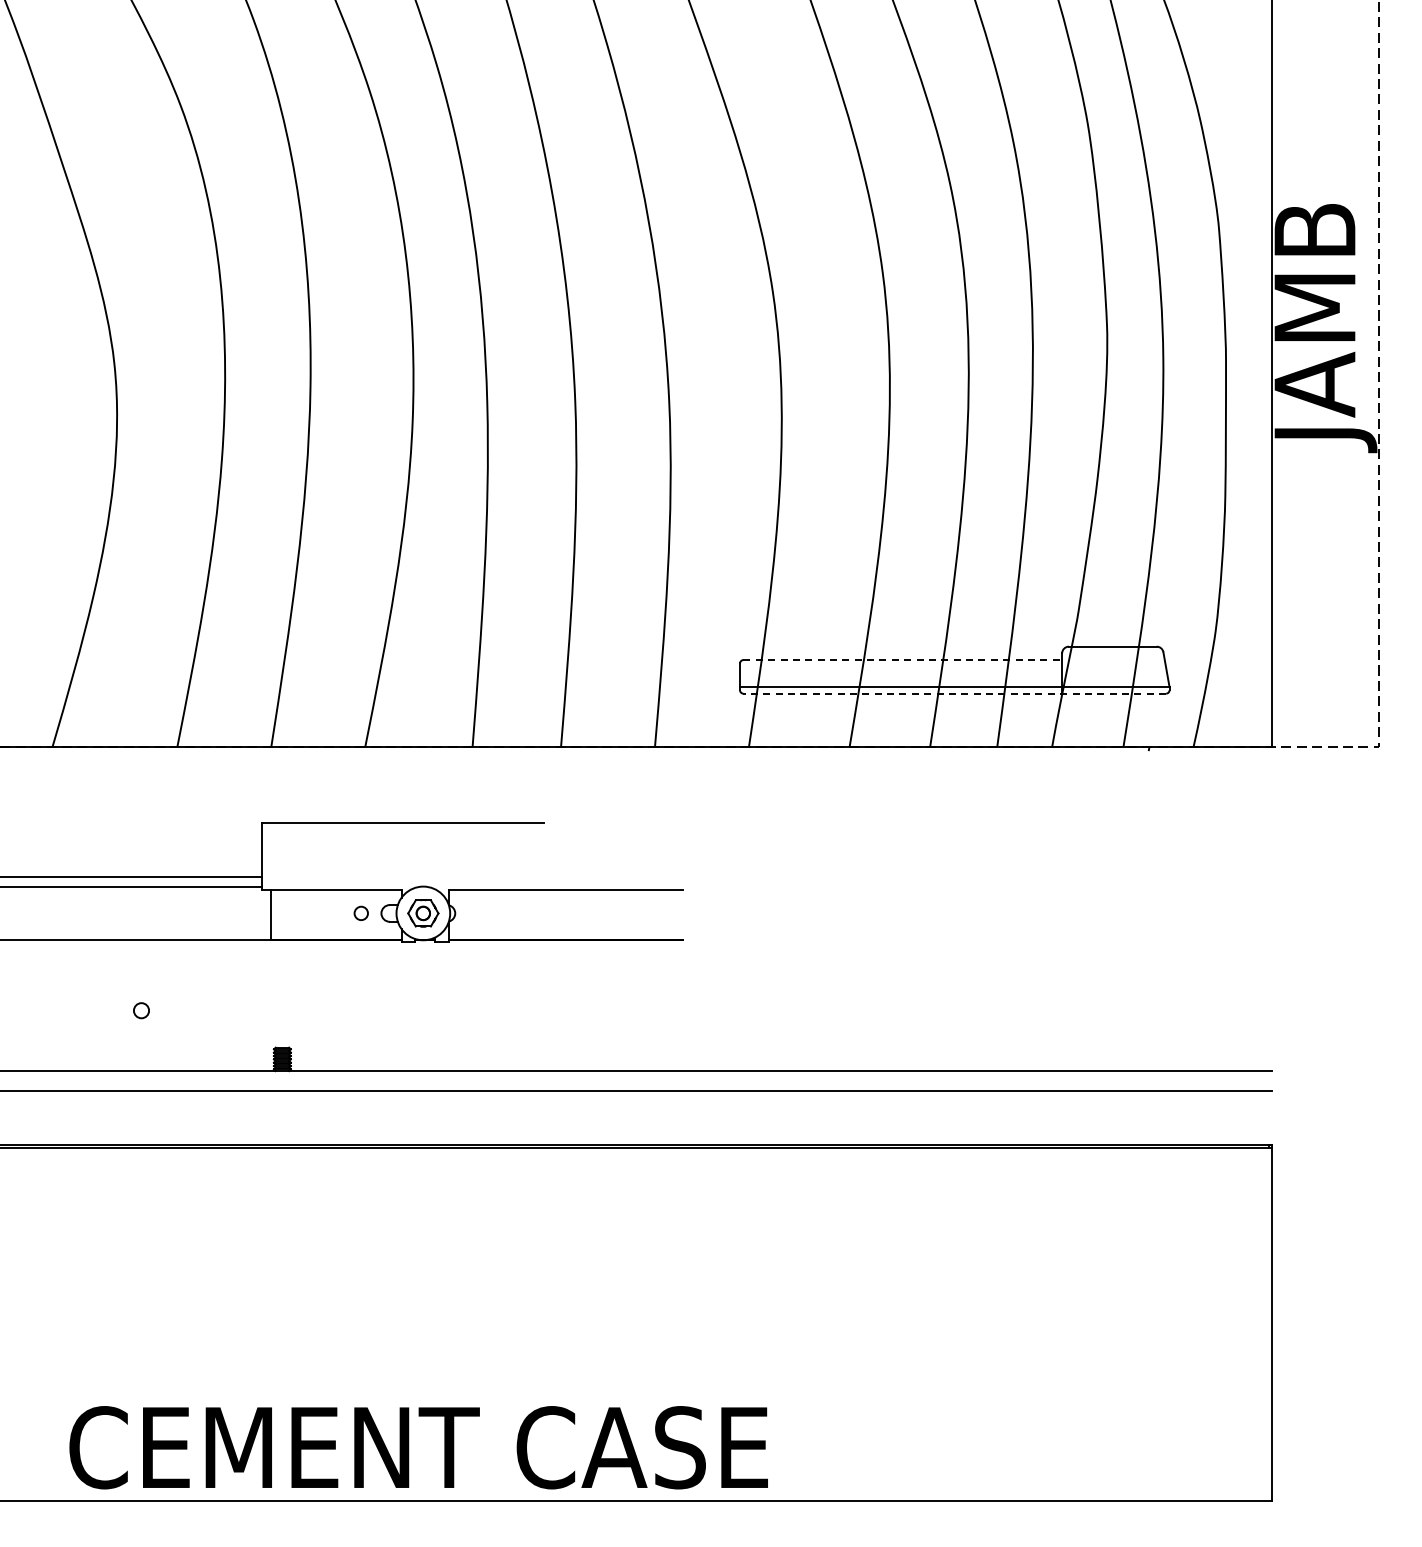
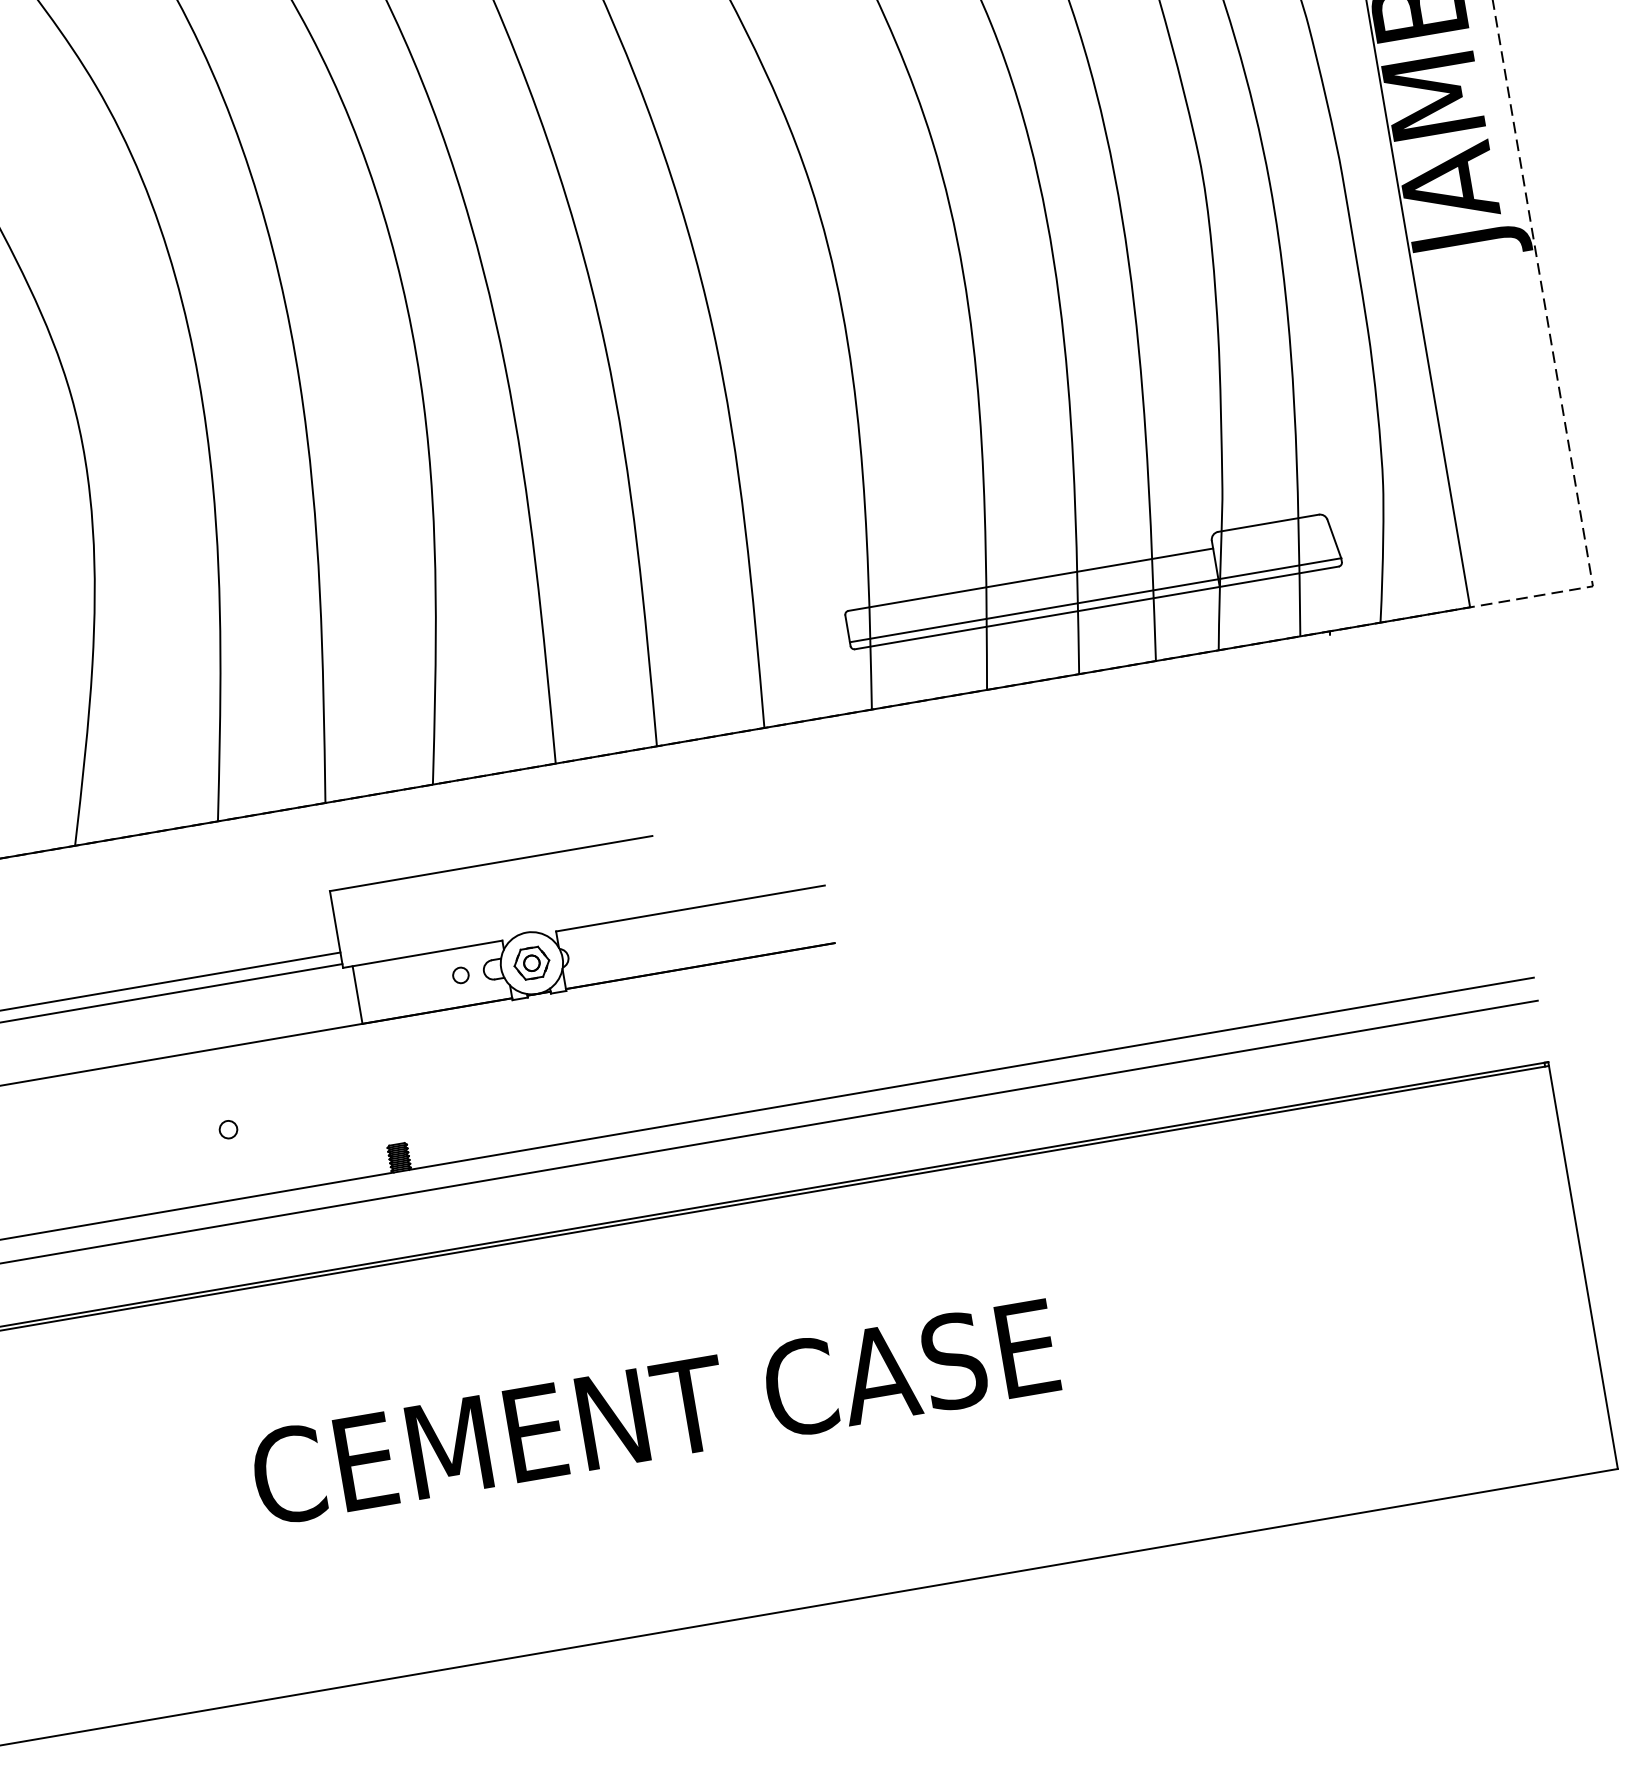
line: (903, 660) -> (1031, 580), dashed -> solid
line: (954, 693) -> (1096, 607), dashed -> solid
text: (418, 1447) -> (654, 1412), moved

